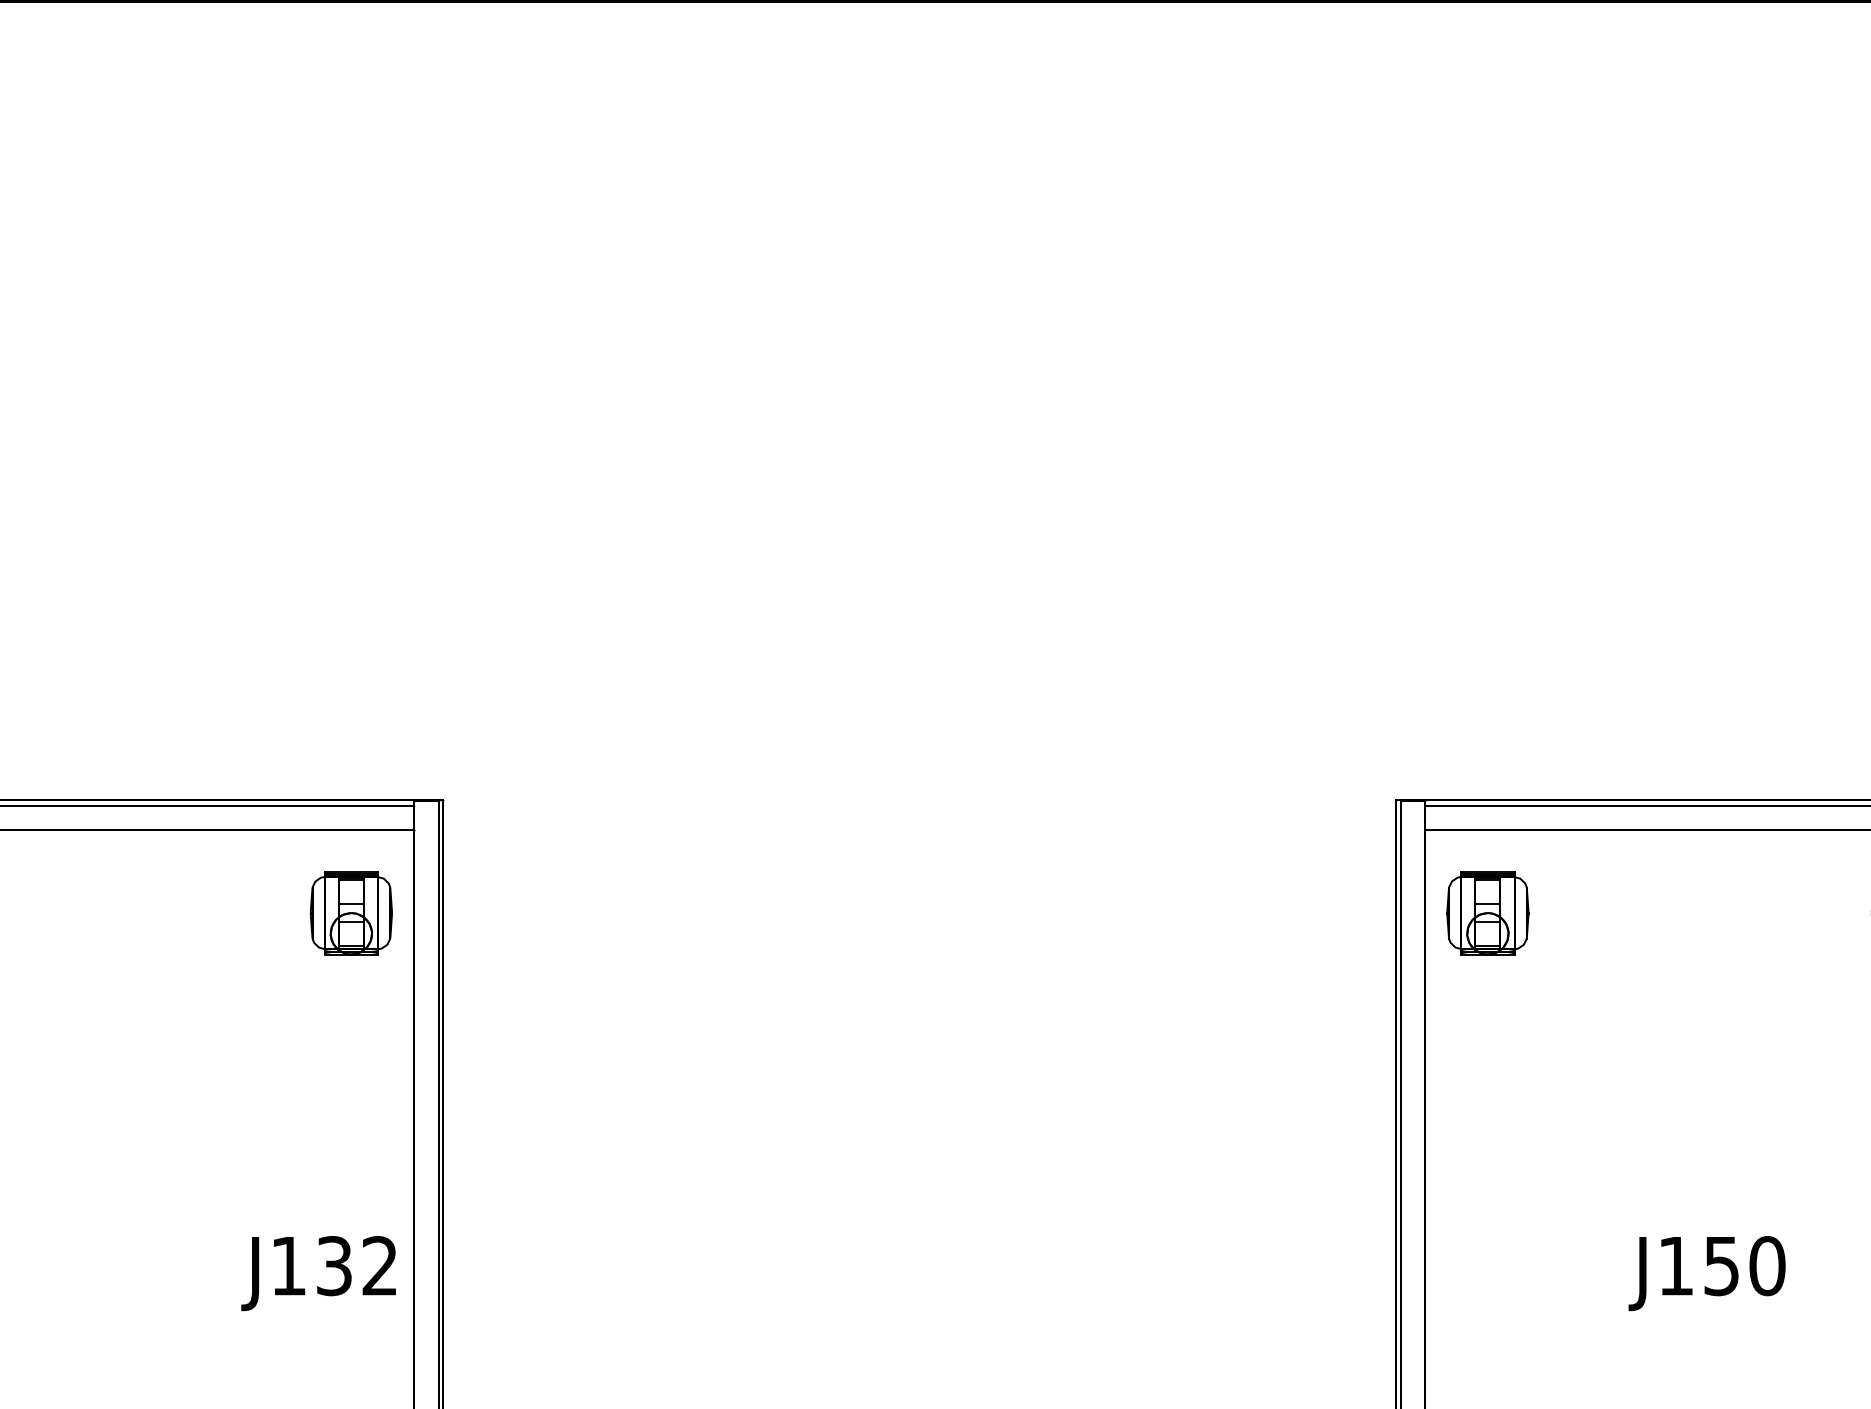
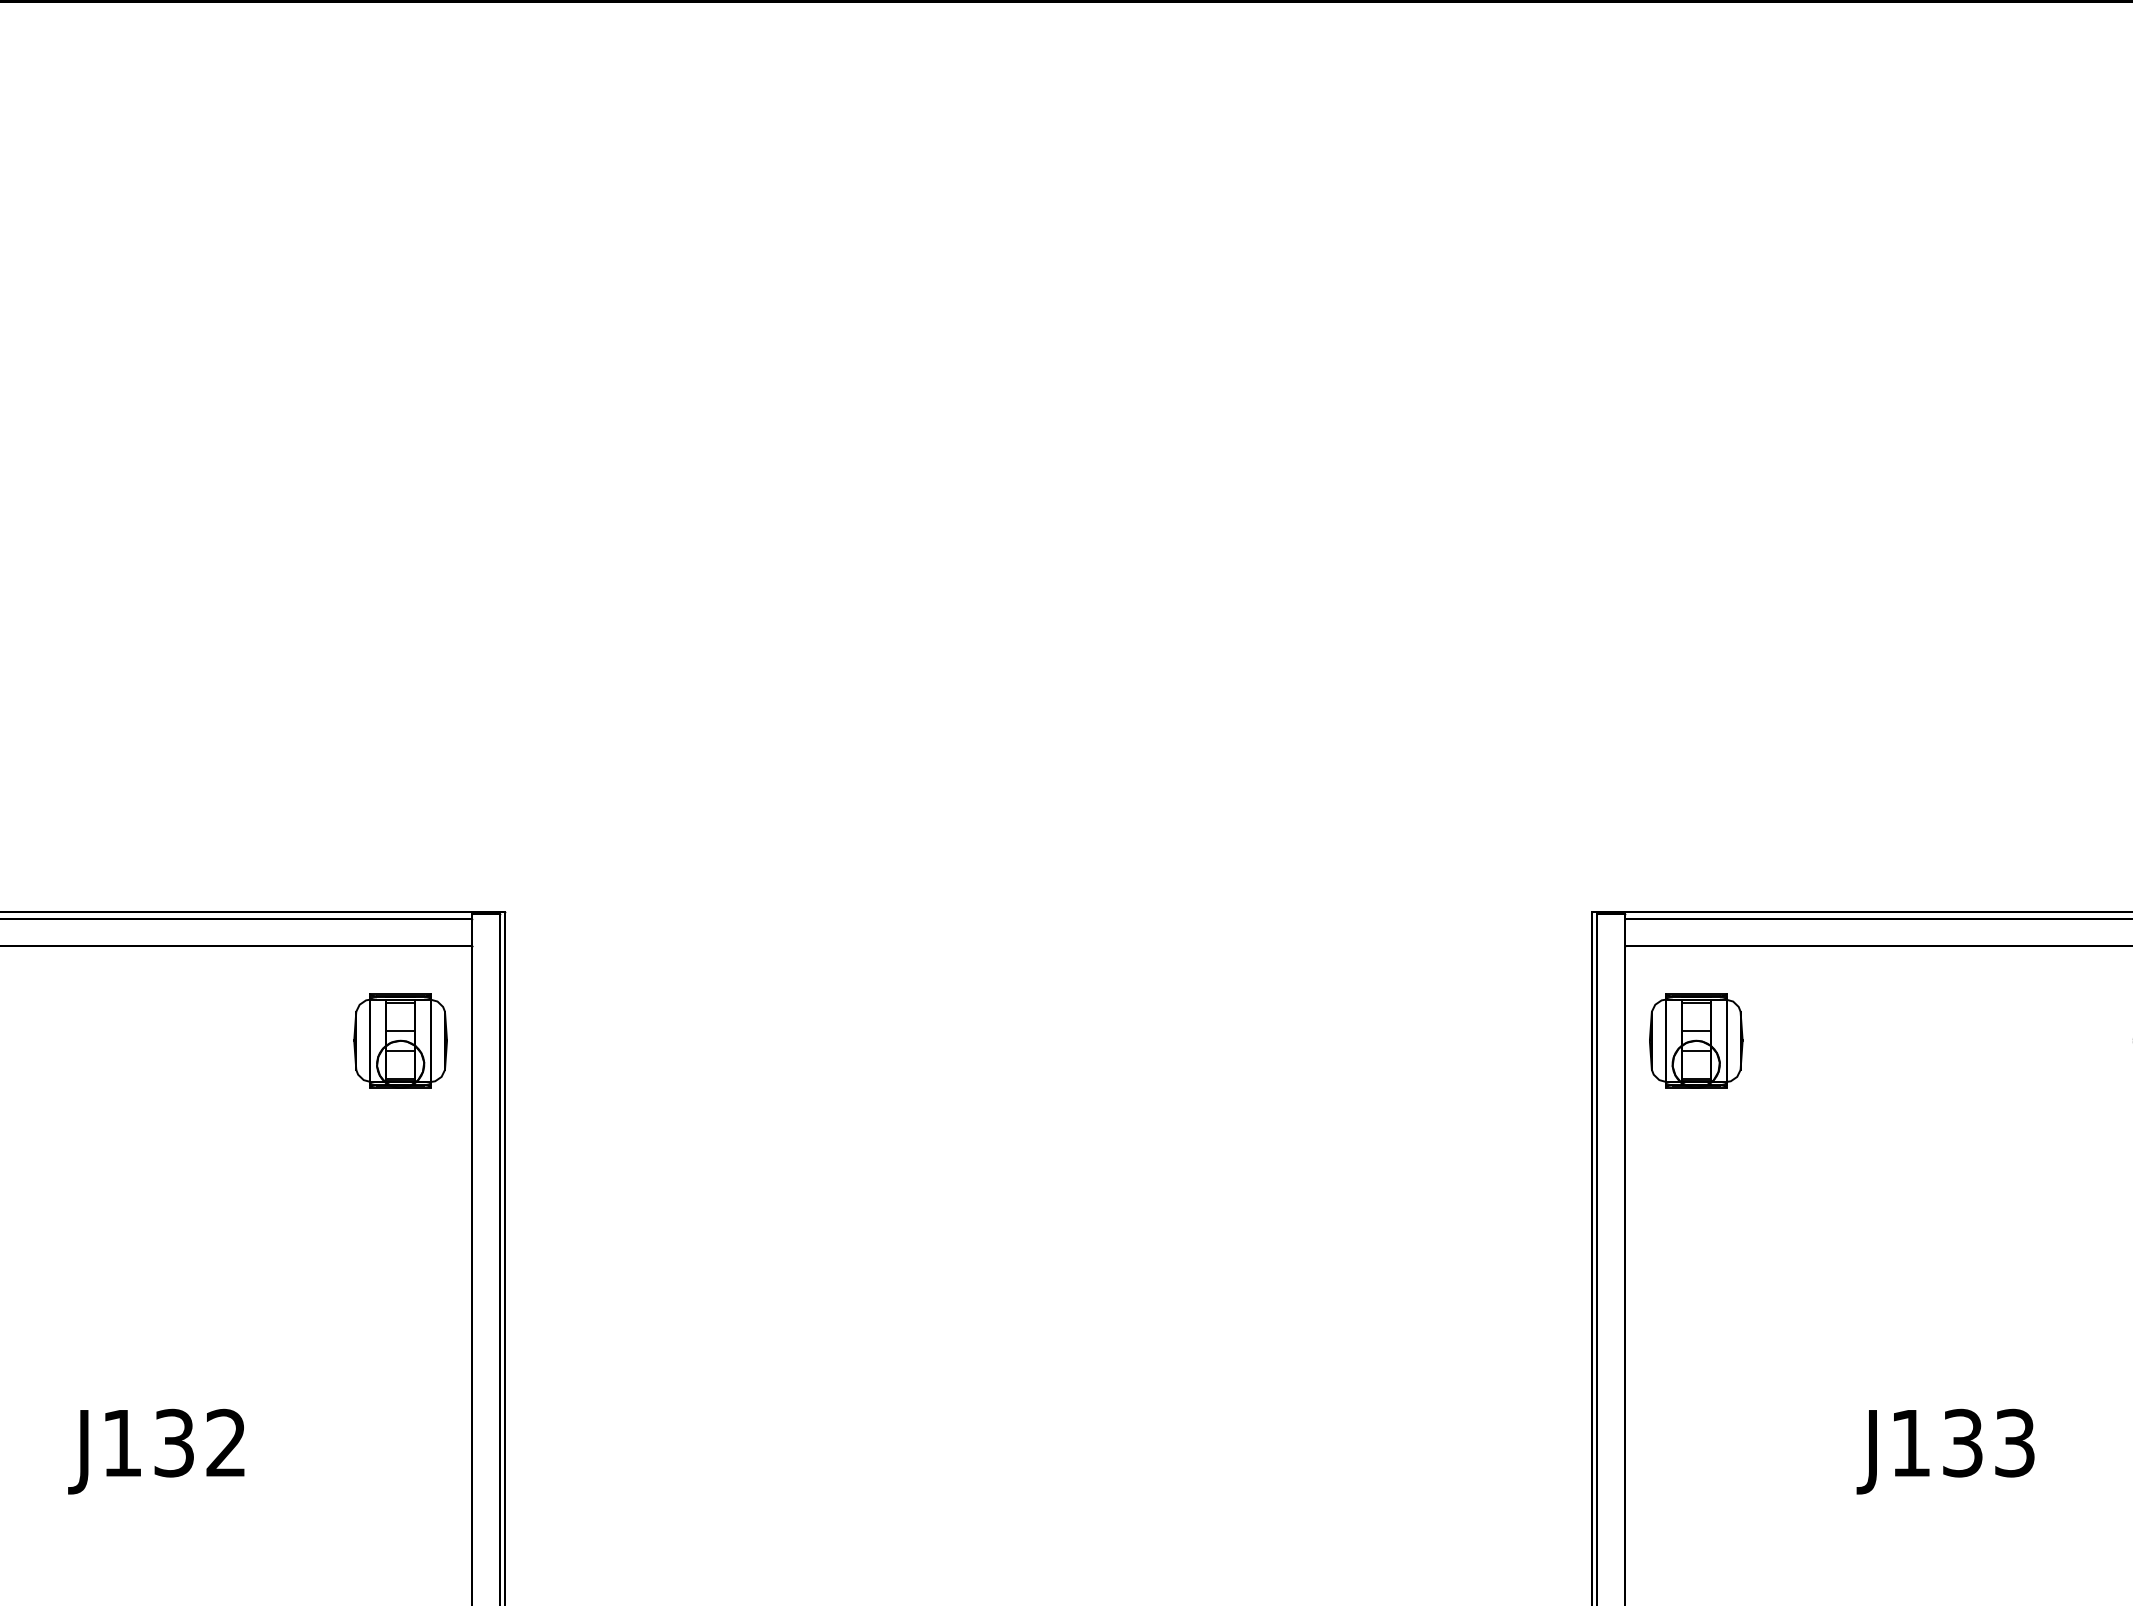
text: (1745, 1265) -> (1989, 1442), J150 -> J133
text: (318, 1273) -> (156, 1451), moved

